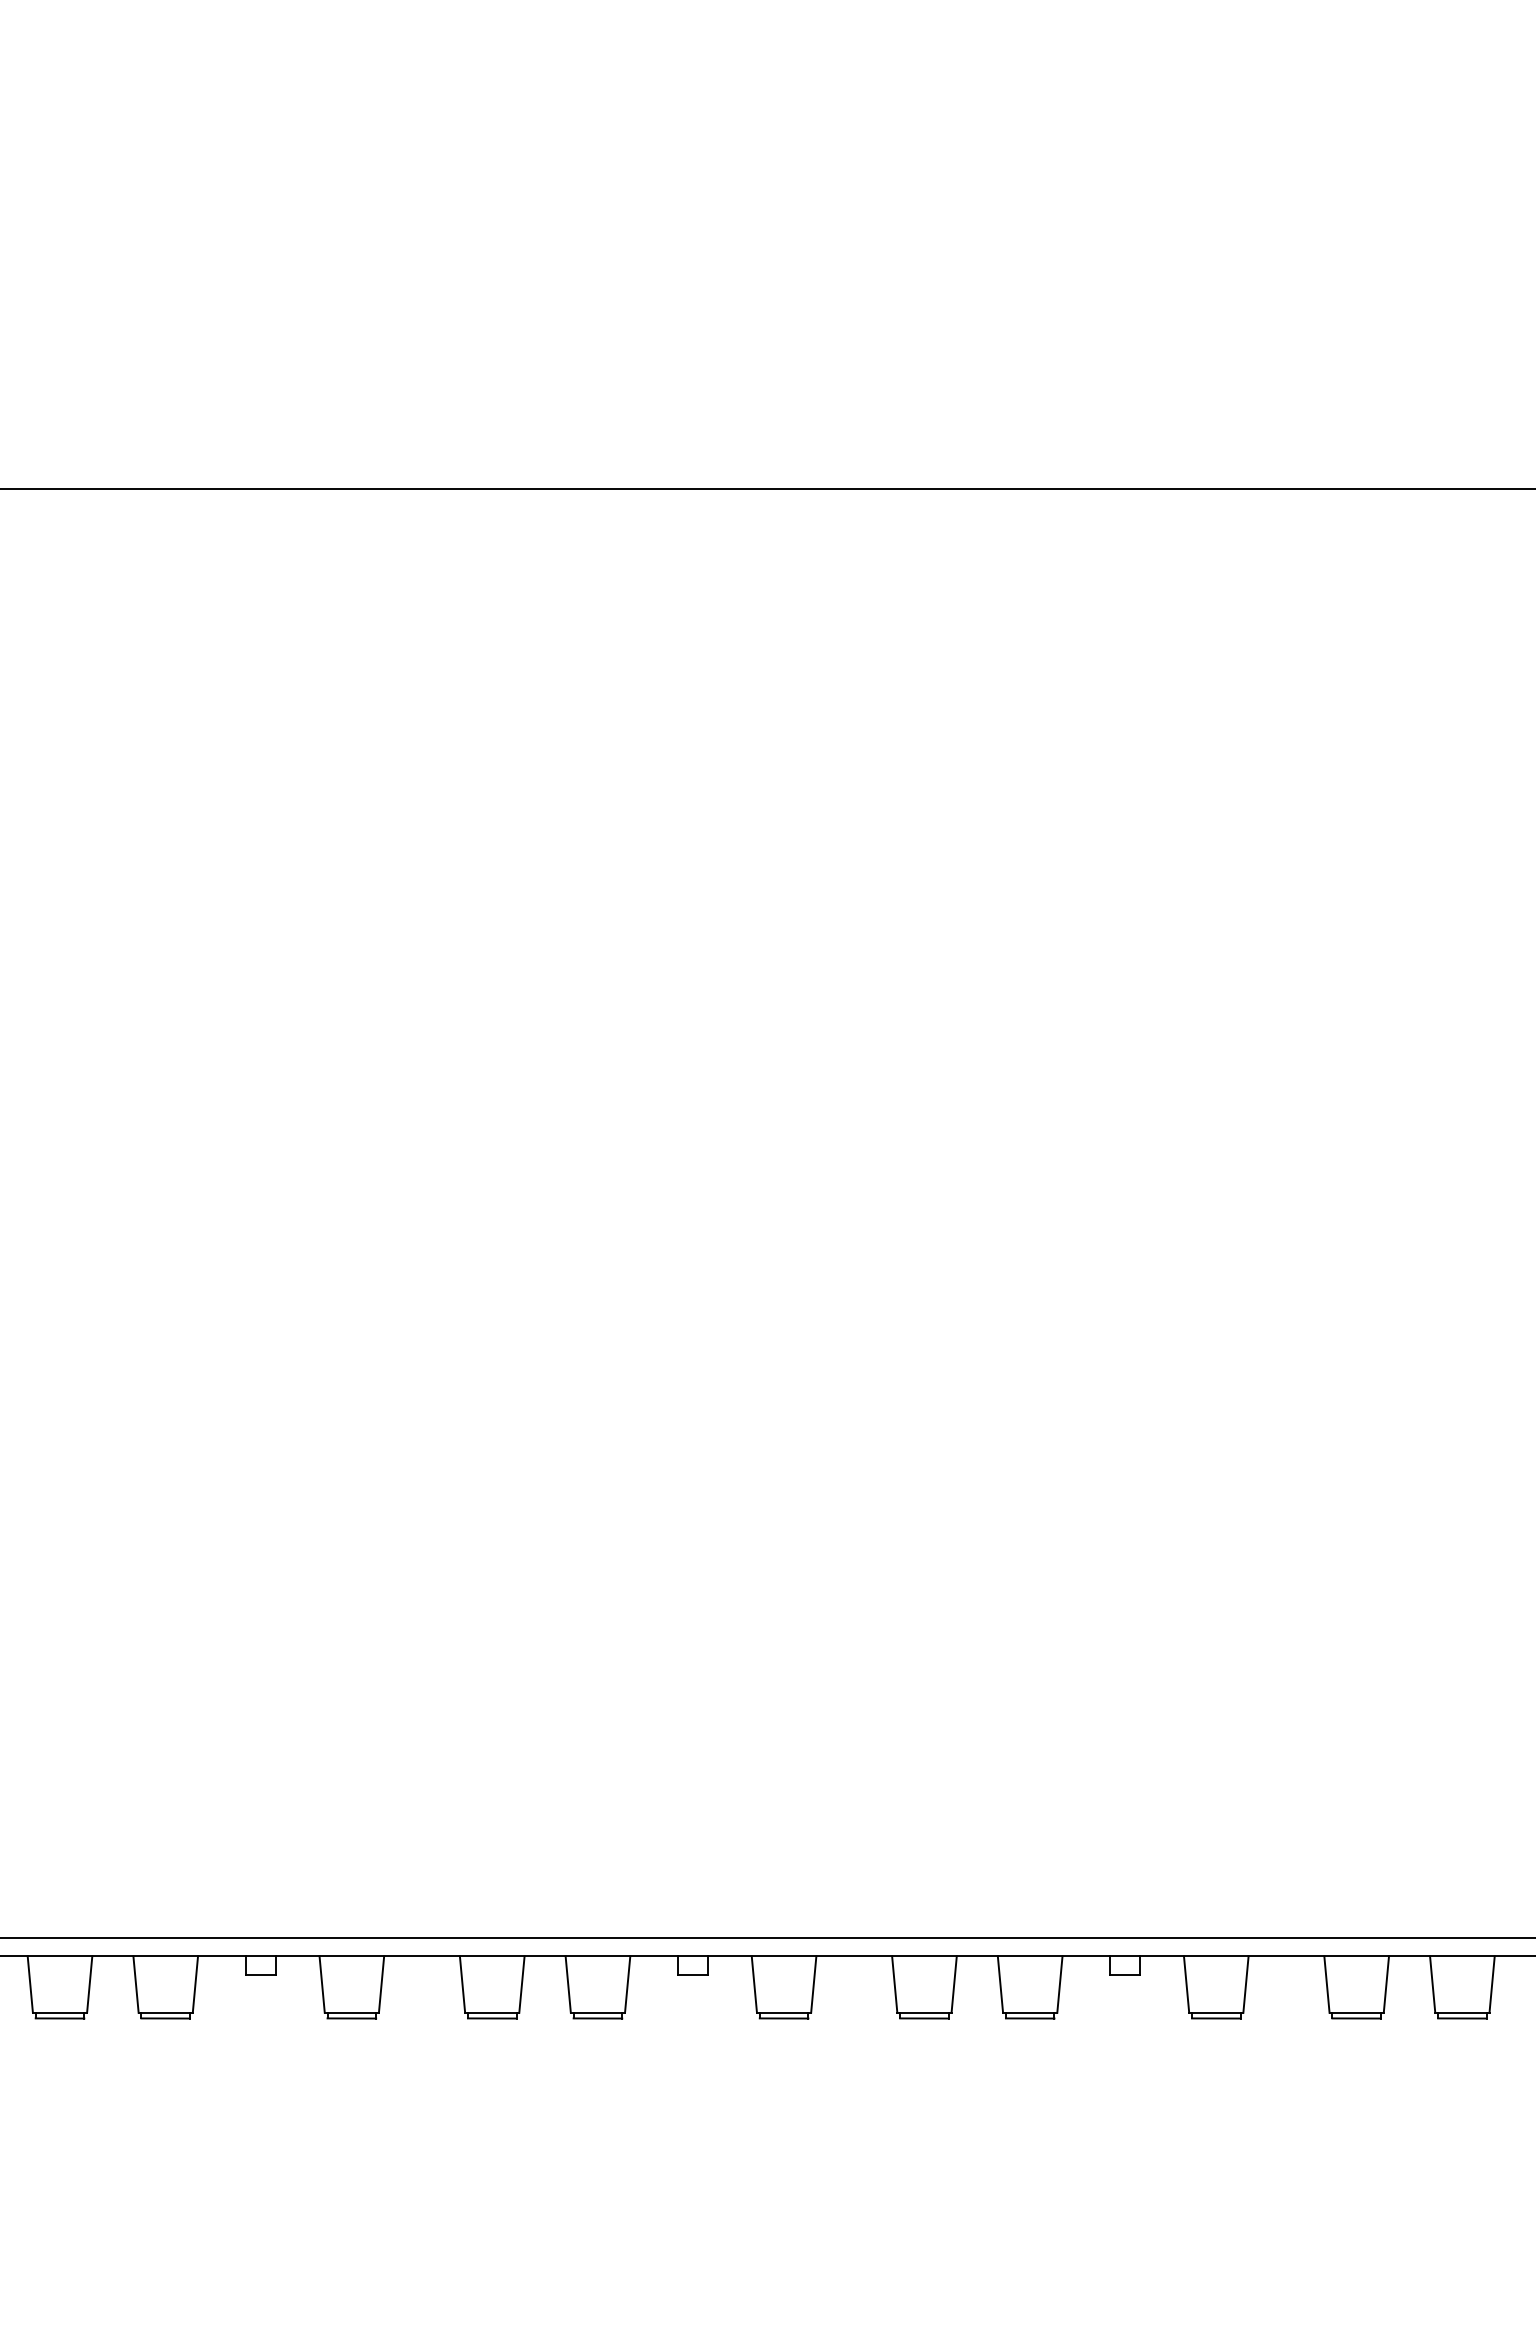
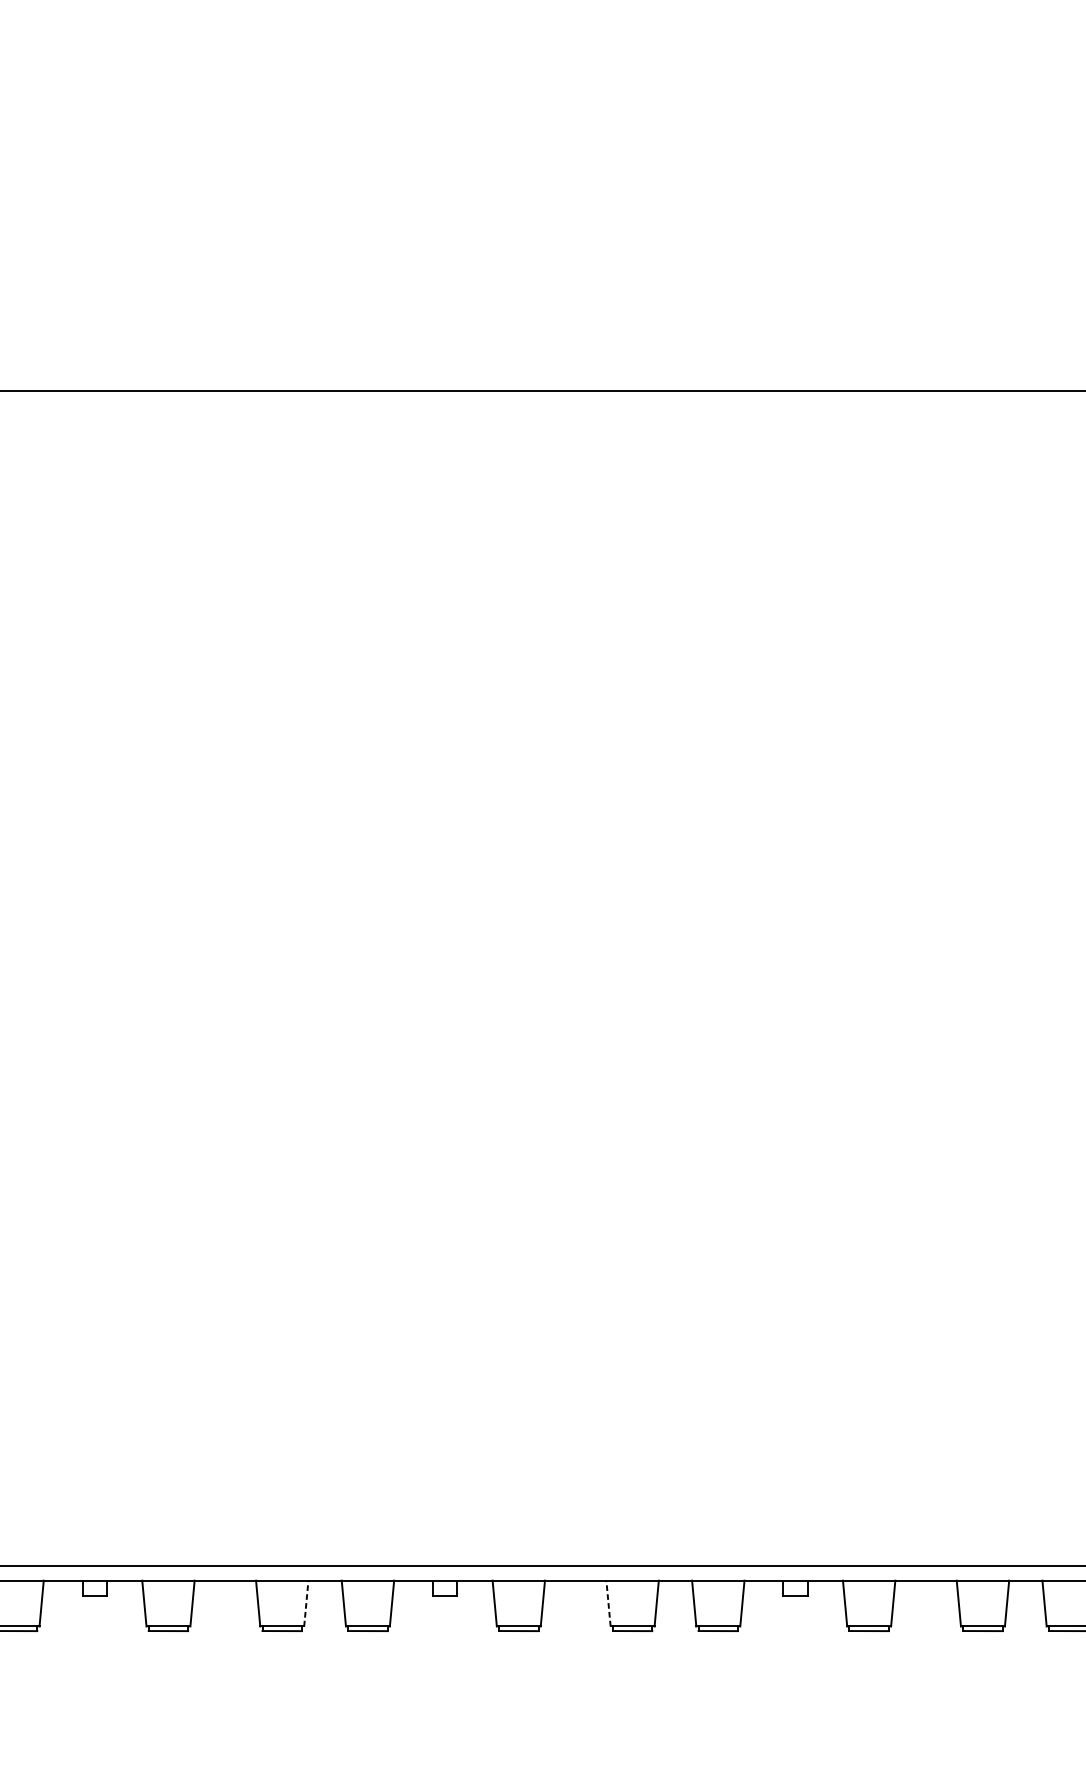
line: (521, 1984) -> (305, 1603), solid -> dashed
line: (894, 1984) -> (608, 1603), solid -> dashed

